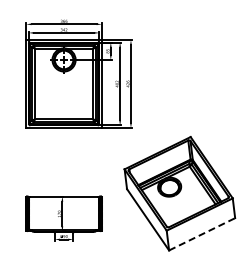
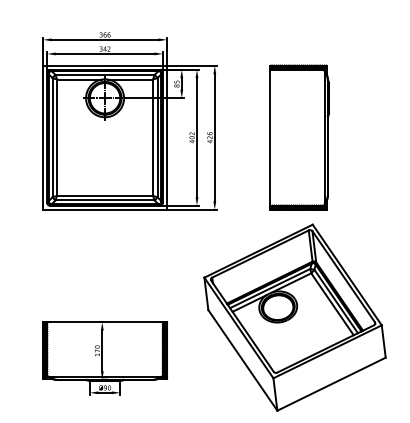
part: (182, 83) -> (299, 136), added
line: (202, 234) -> (332, 384), dashed -> solid

